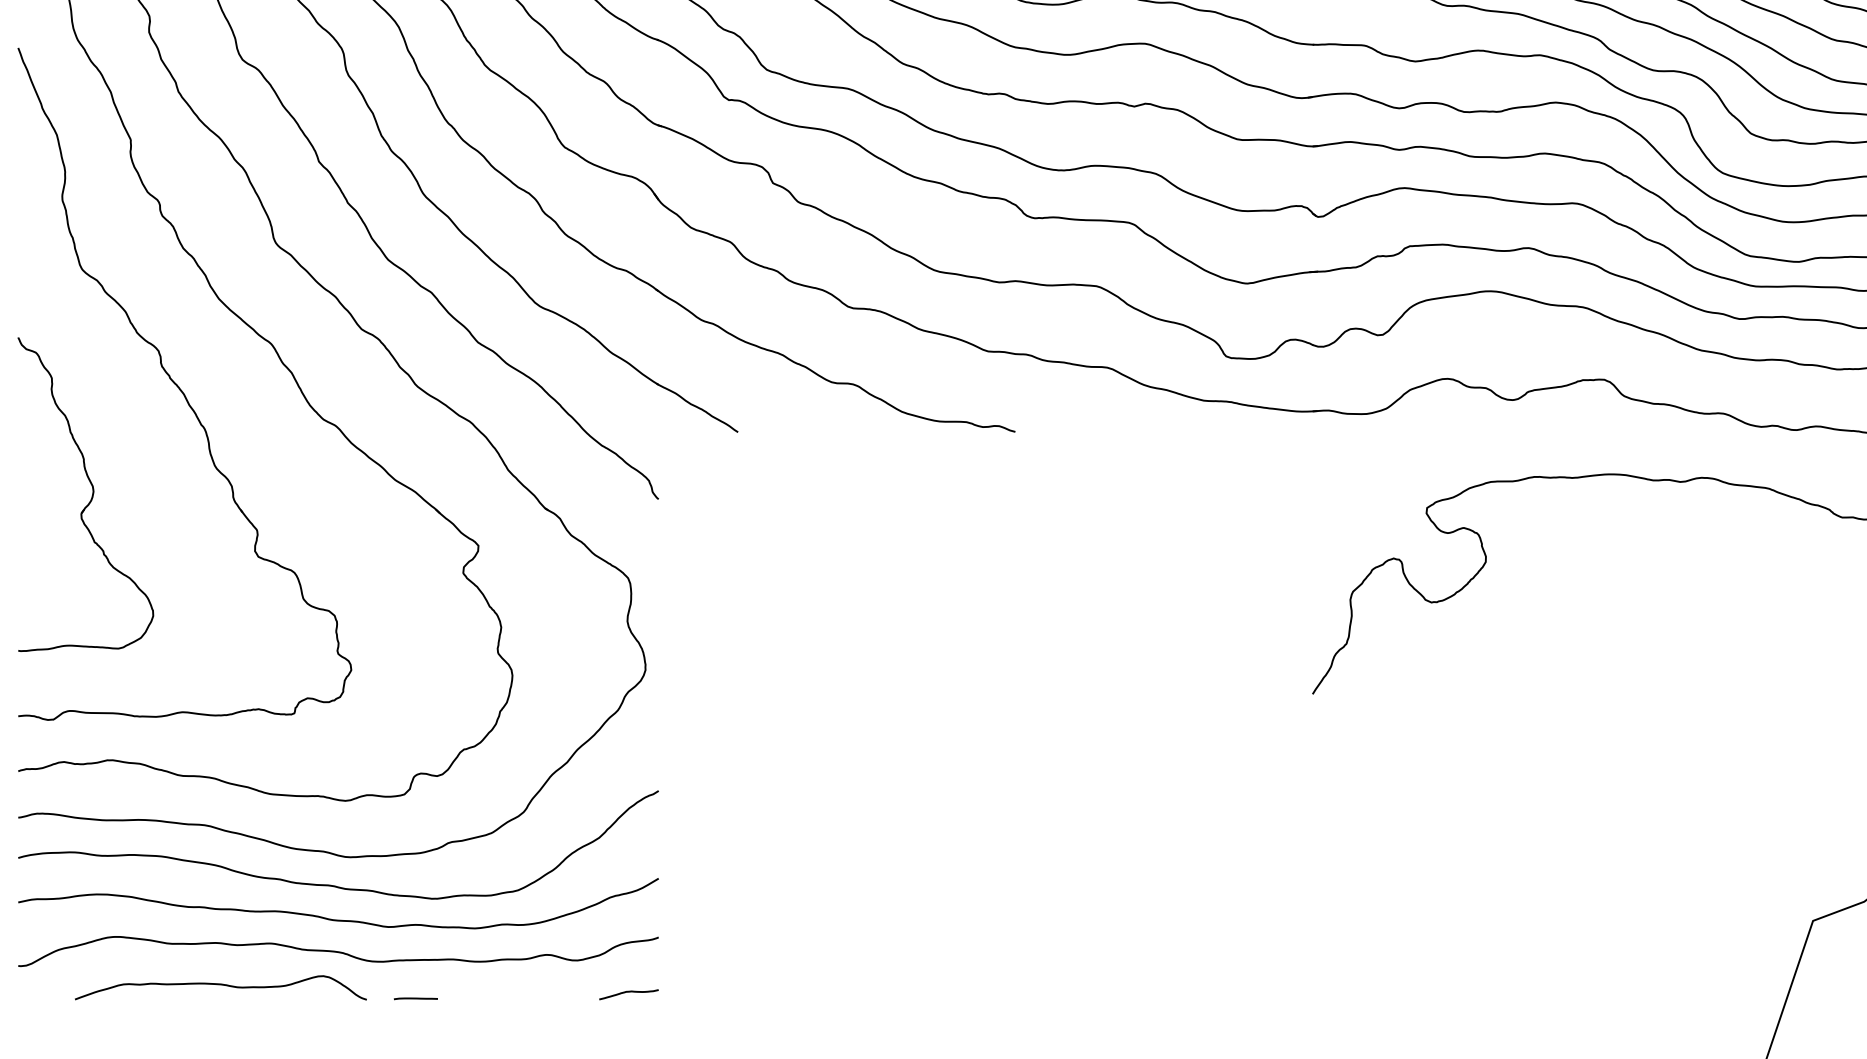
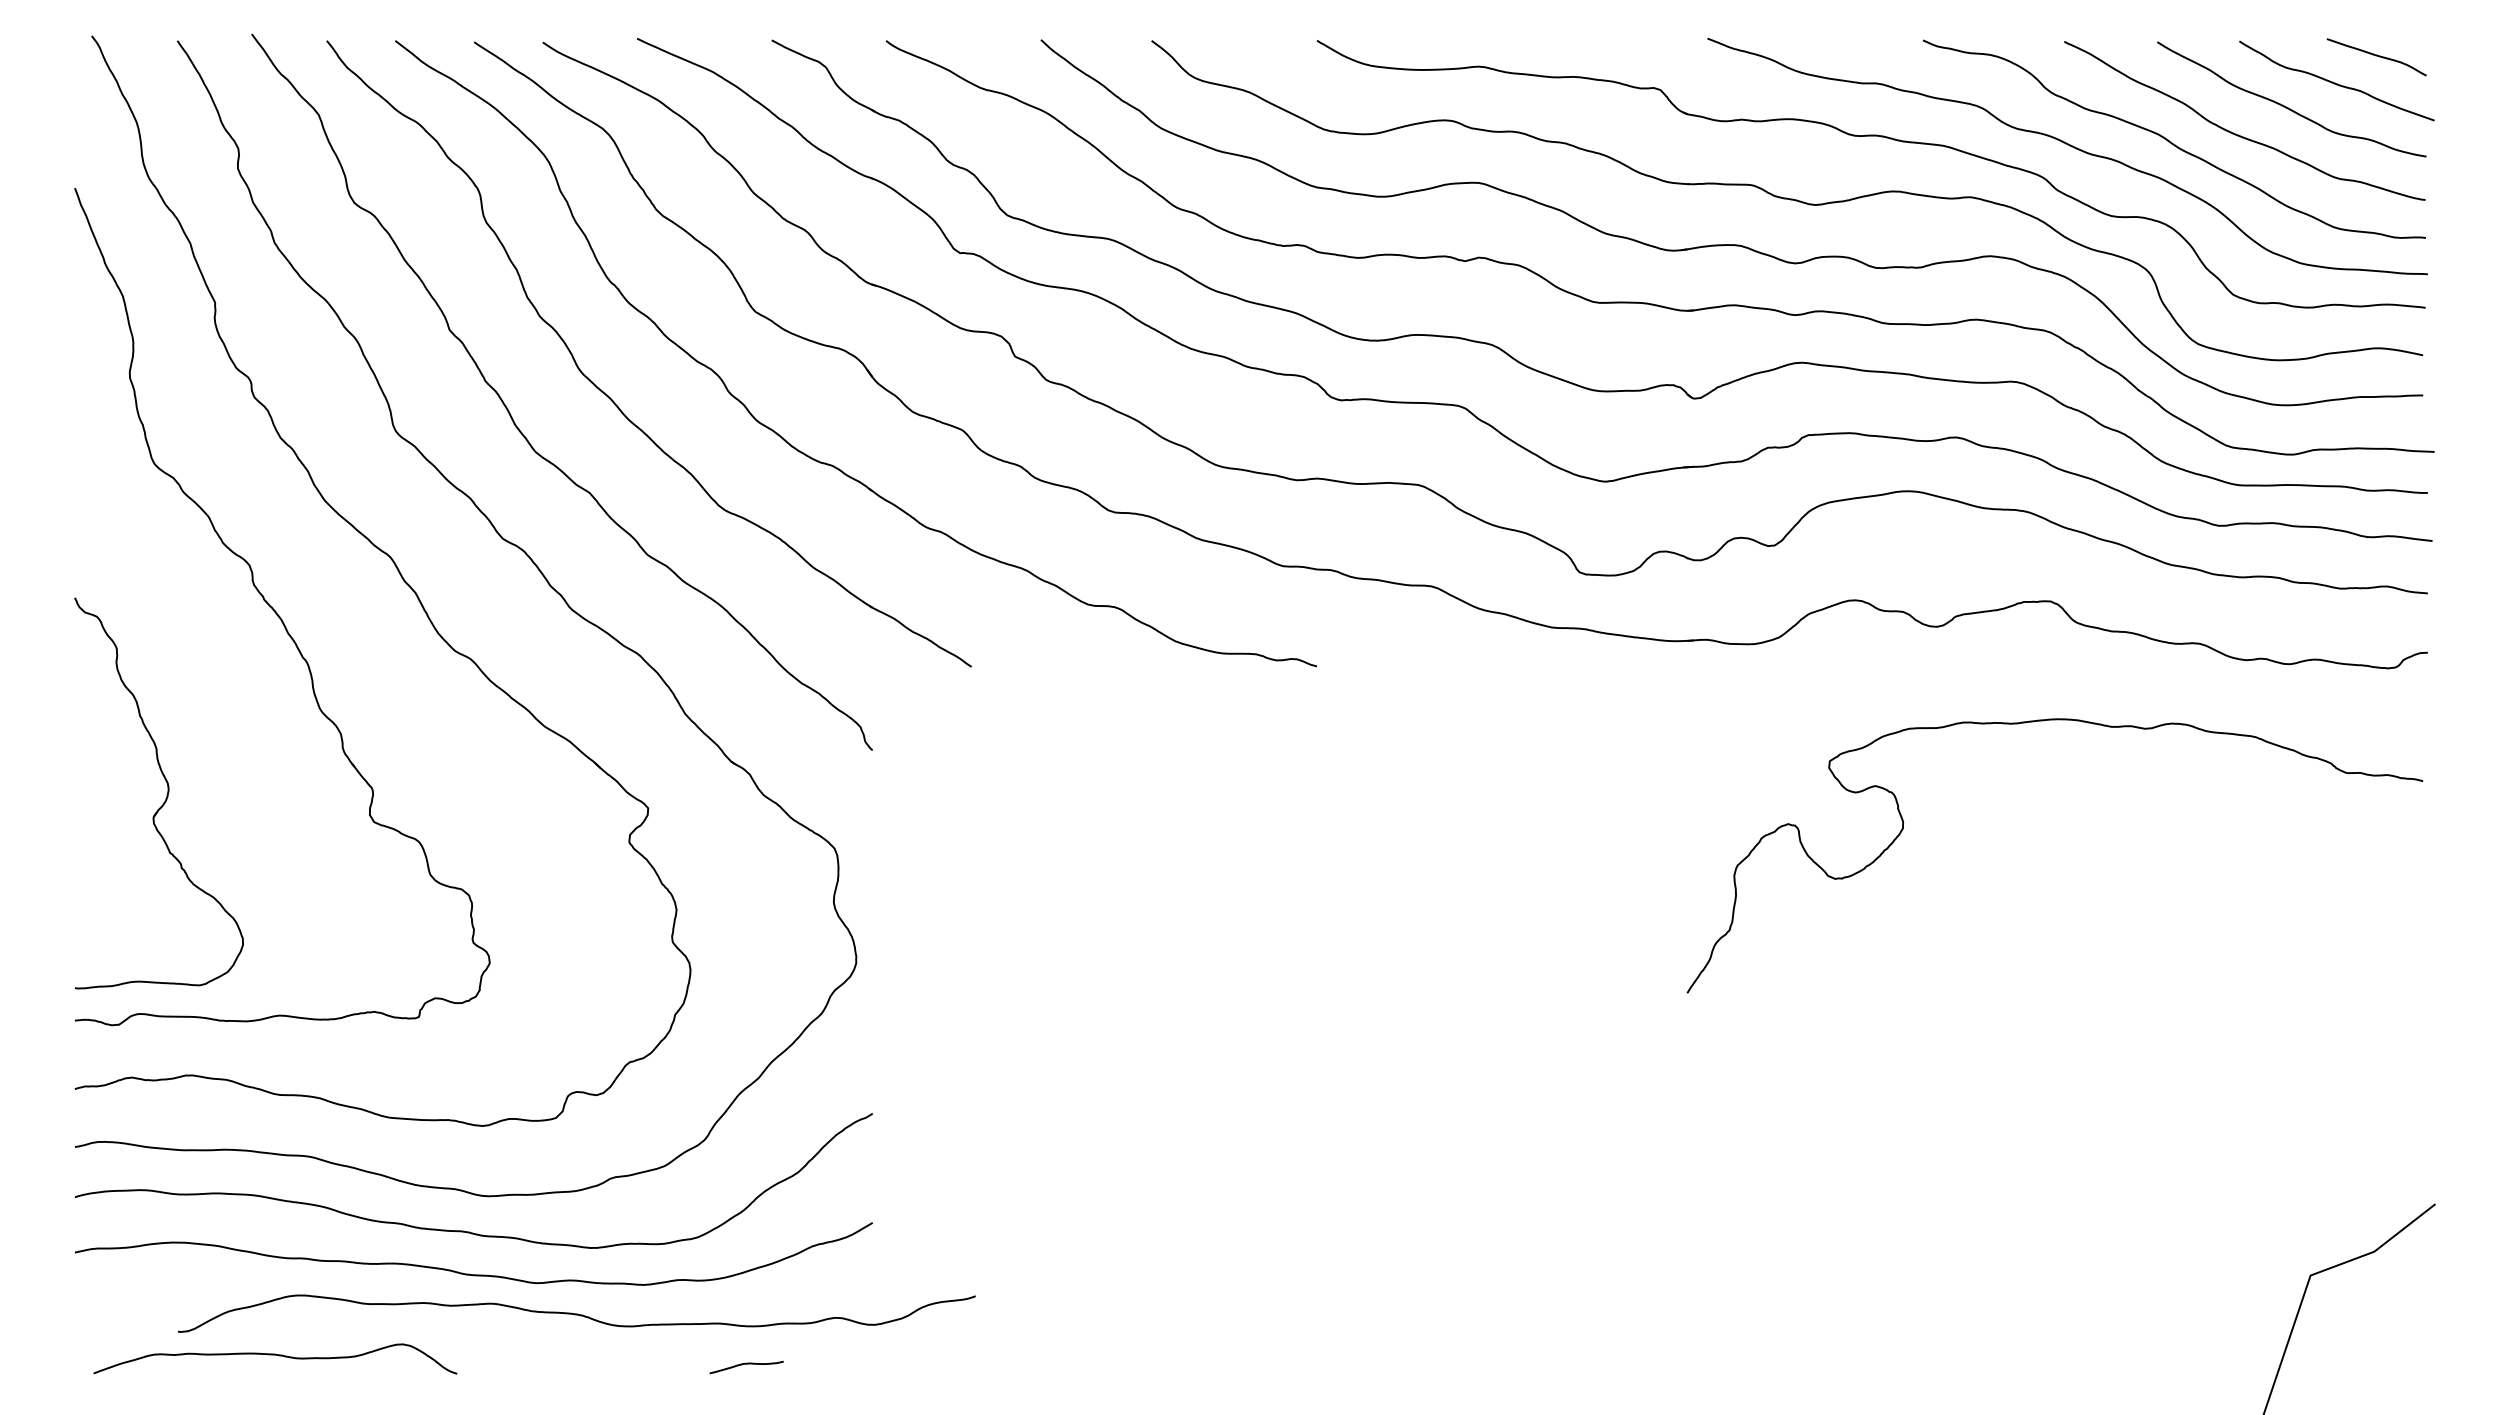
part: (91, 496) -> (166, 795), moved
curve: (338, 951) -> (576, 1313), moved
curve: (221, 985) -> (275, 1355), moved
curve: (628, 992) -> (746, 1364), moved
line: (415, 998) -> (569, 1372), removed

